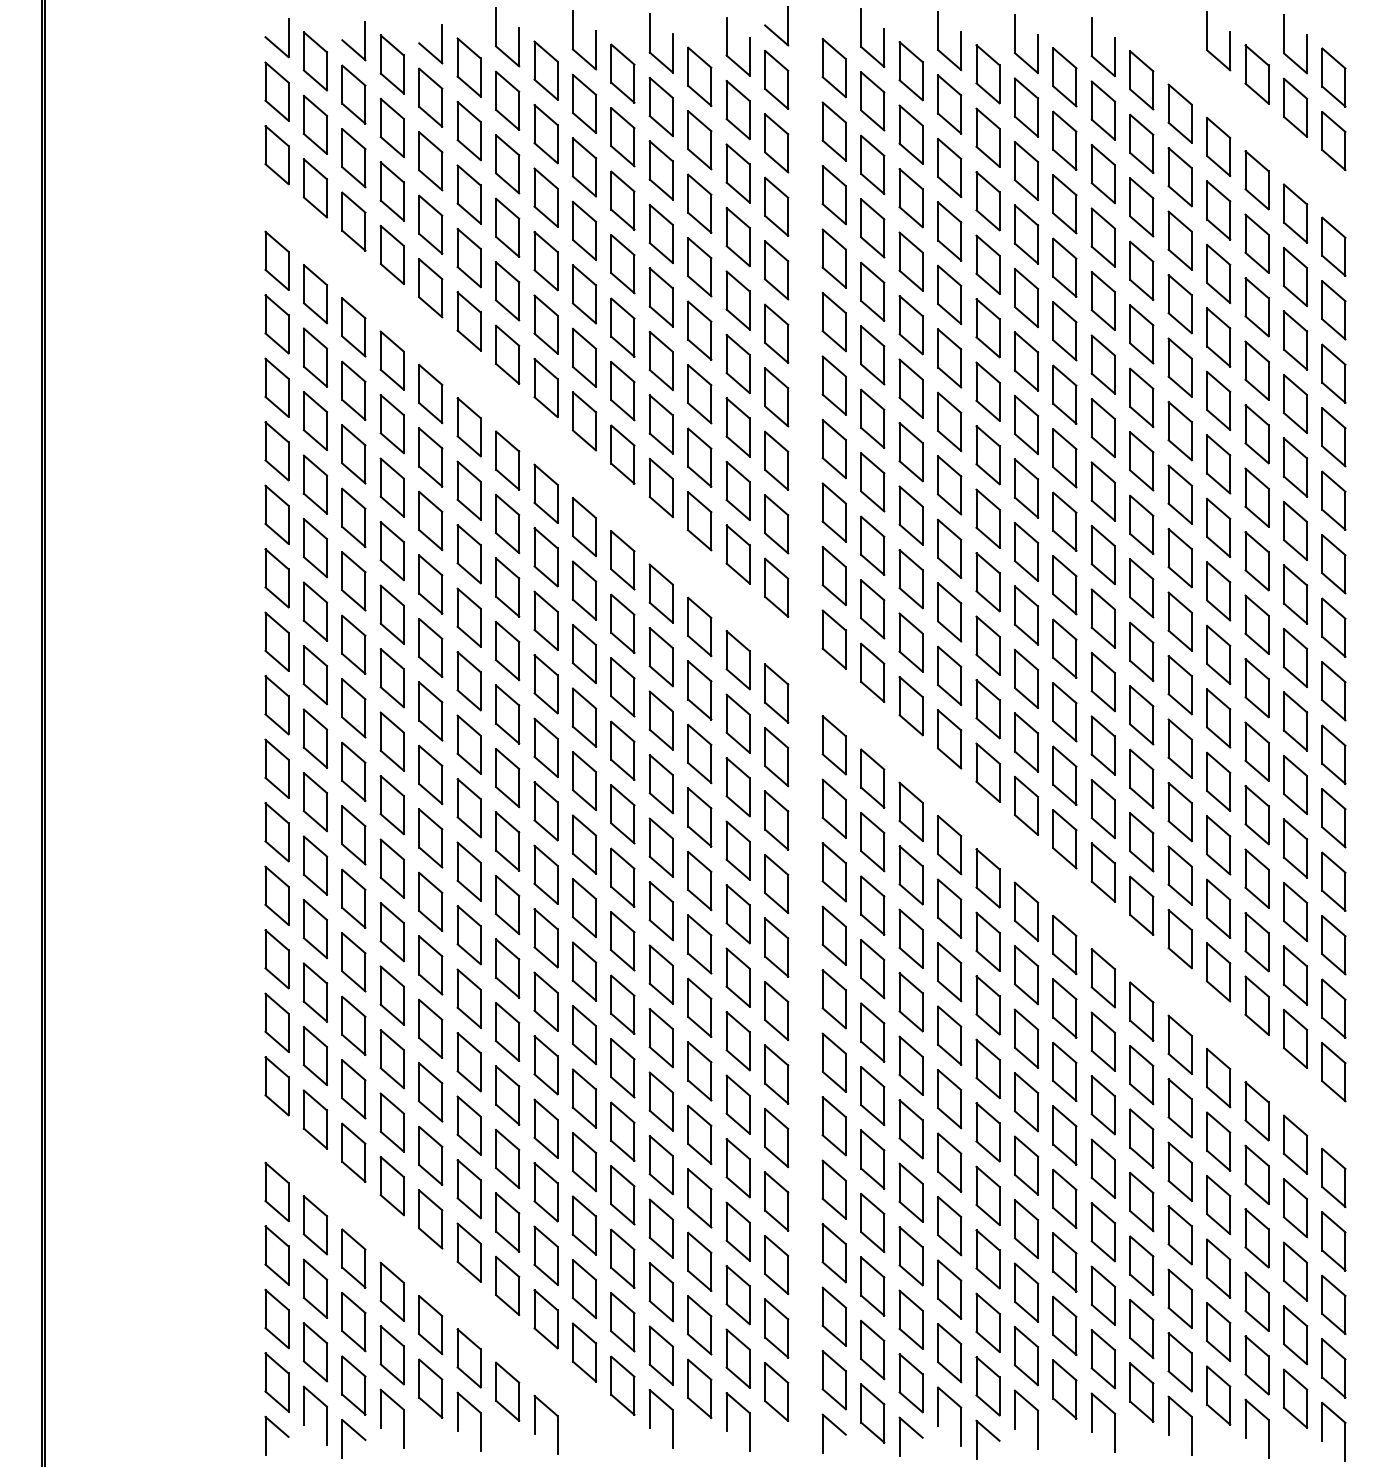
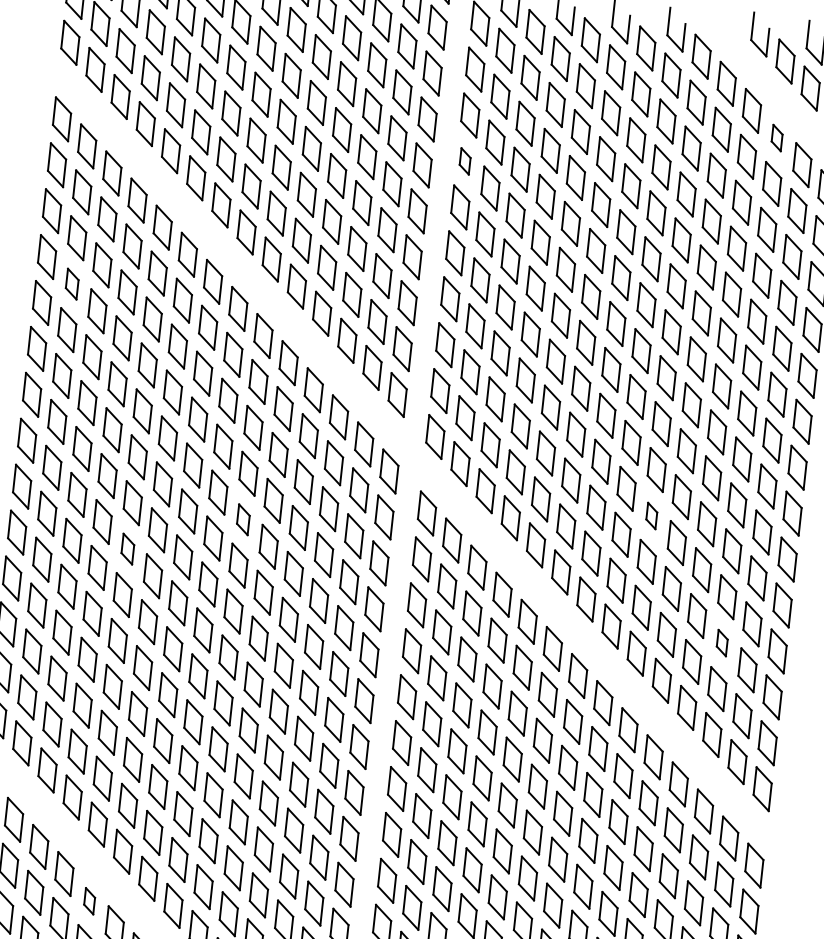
part: (1256, 180) -> (776, 138), size x0.6
part: (833, 258) -> (464, 161), size x0.6
part: (315, 484) -> (72, 284), size x0.7
part: (1141, 715) -> (651, 516), size x0.6
part: (583, 781) -> (242, 519), size x0.7
part: (430, 838) -> (127, 549), size x0.7
part: (1256, 878) -> (721, 642), size x0.6
part: (430, 1325) -> (89, 901), size x0.6

